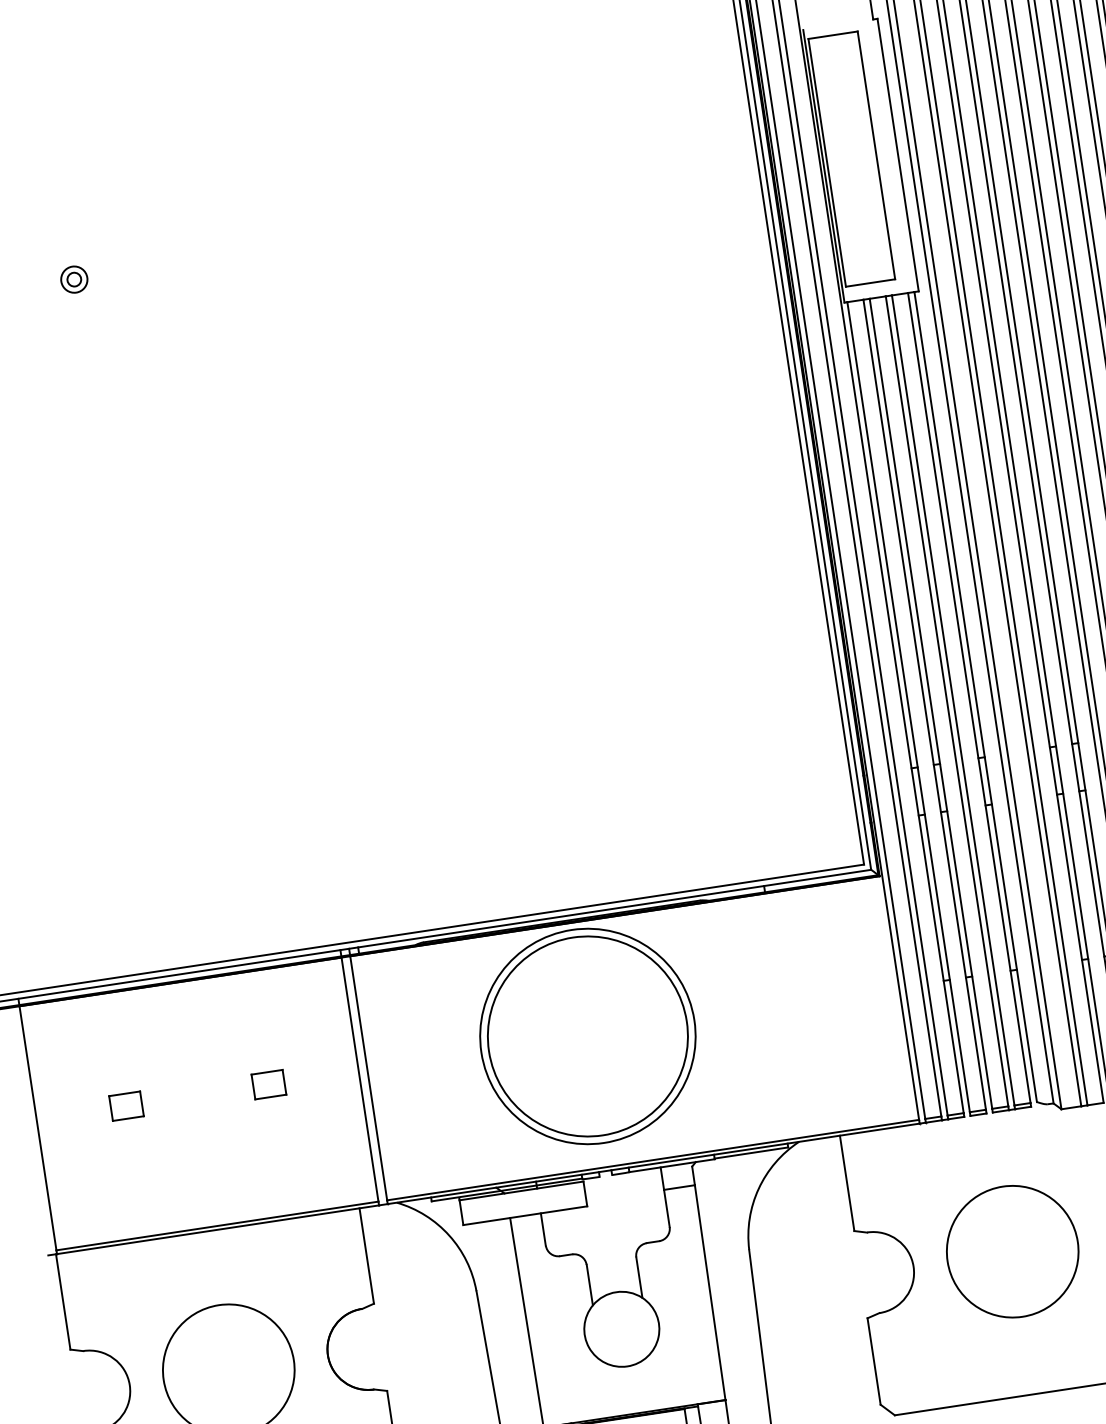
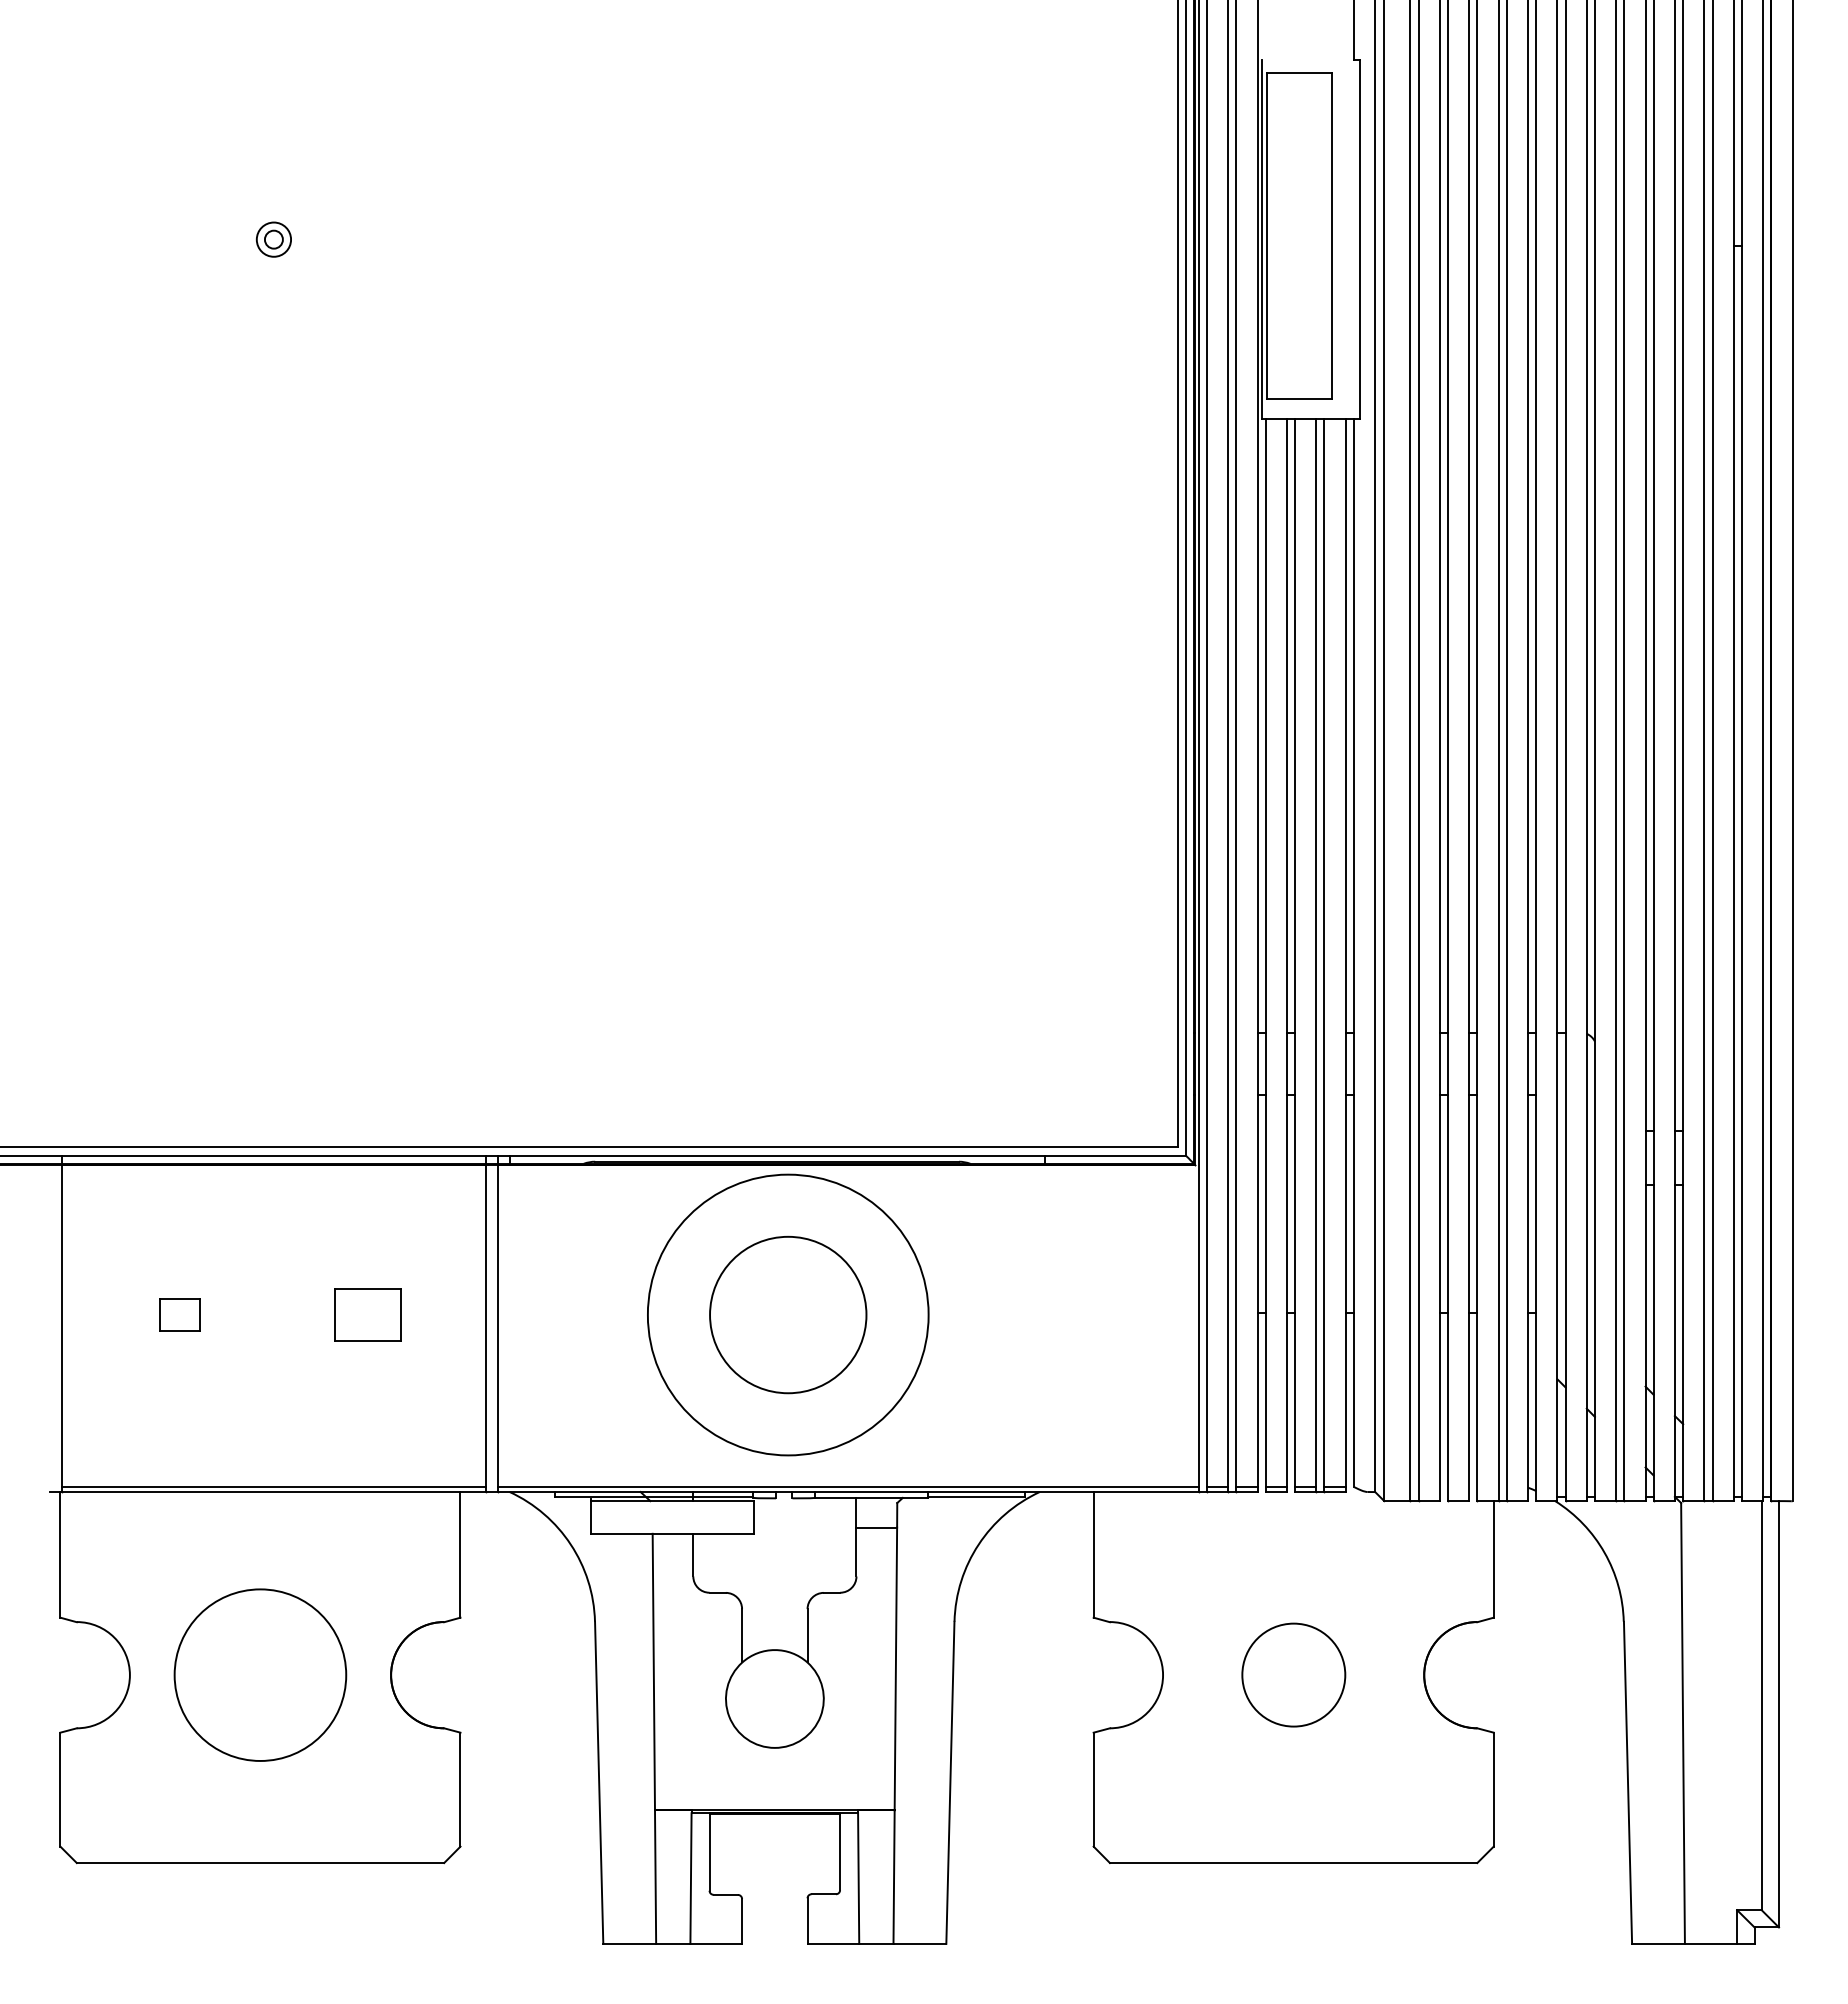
circle: (587, 1036) -> (787, 1314), size x0.6
part: (268, 1084) -> (367, 1314), size x1.6
circle: (1012, 1251) -> (1293, 1674), size x0.6

